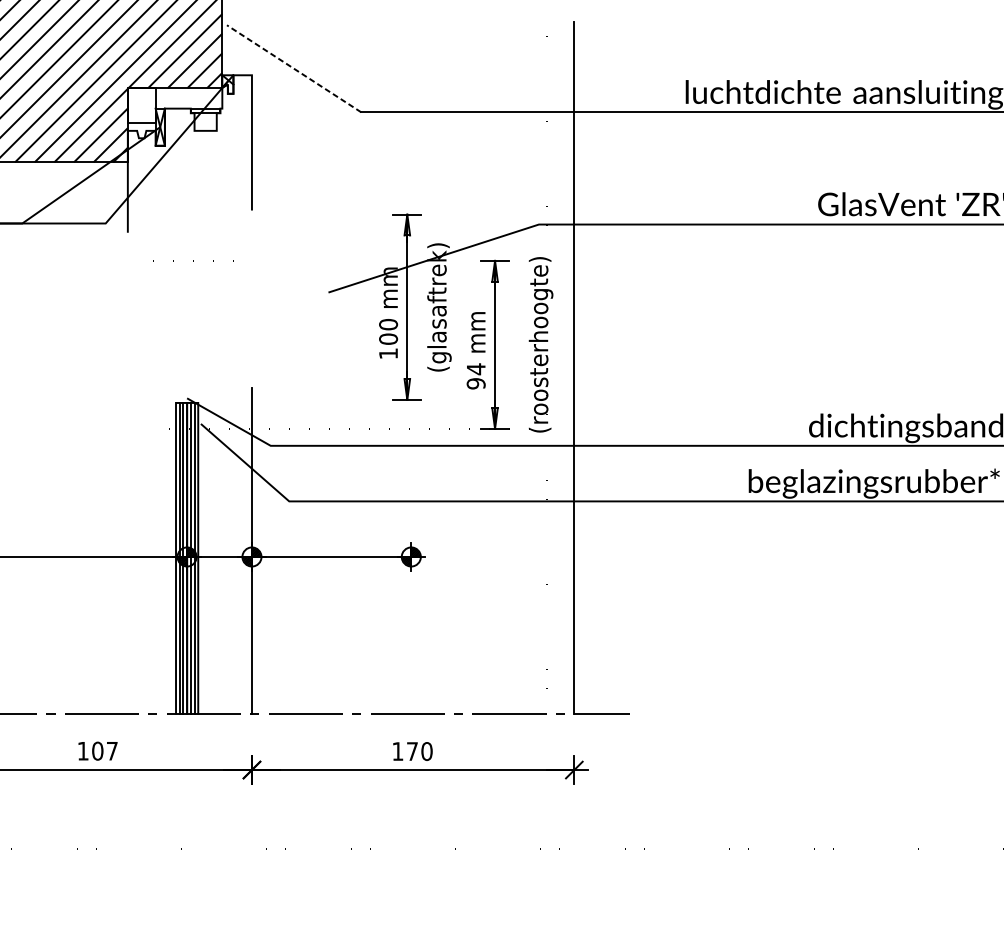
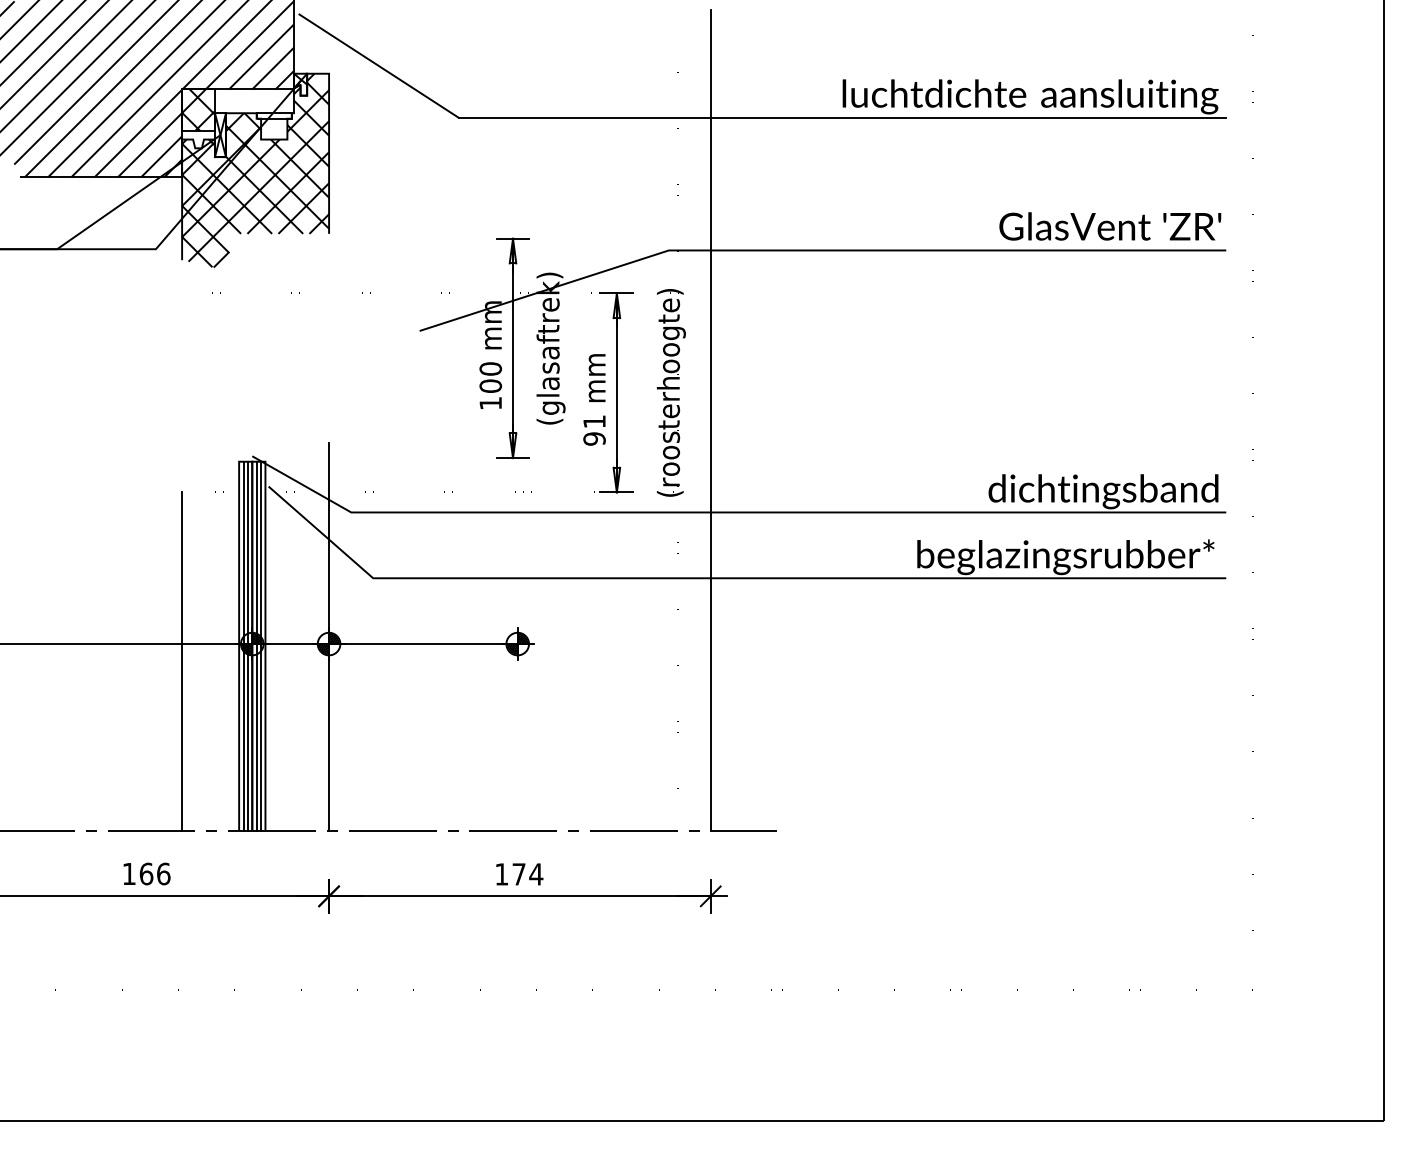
line: (293, 69) -> (378, 66), dashed -> solid
hatch: (141, 105) -> (198, 109), added
hatch: (189, 157) -> (255, 170), added
text: (476, 368) -> (594, 421), 94 -> 91
line: (128, 571) -> (182, 661), added
text: (104, 750) -> (154, 873), 107 -> 166
text: (427, 751) -> (536, 874), 170 -> 174

